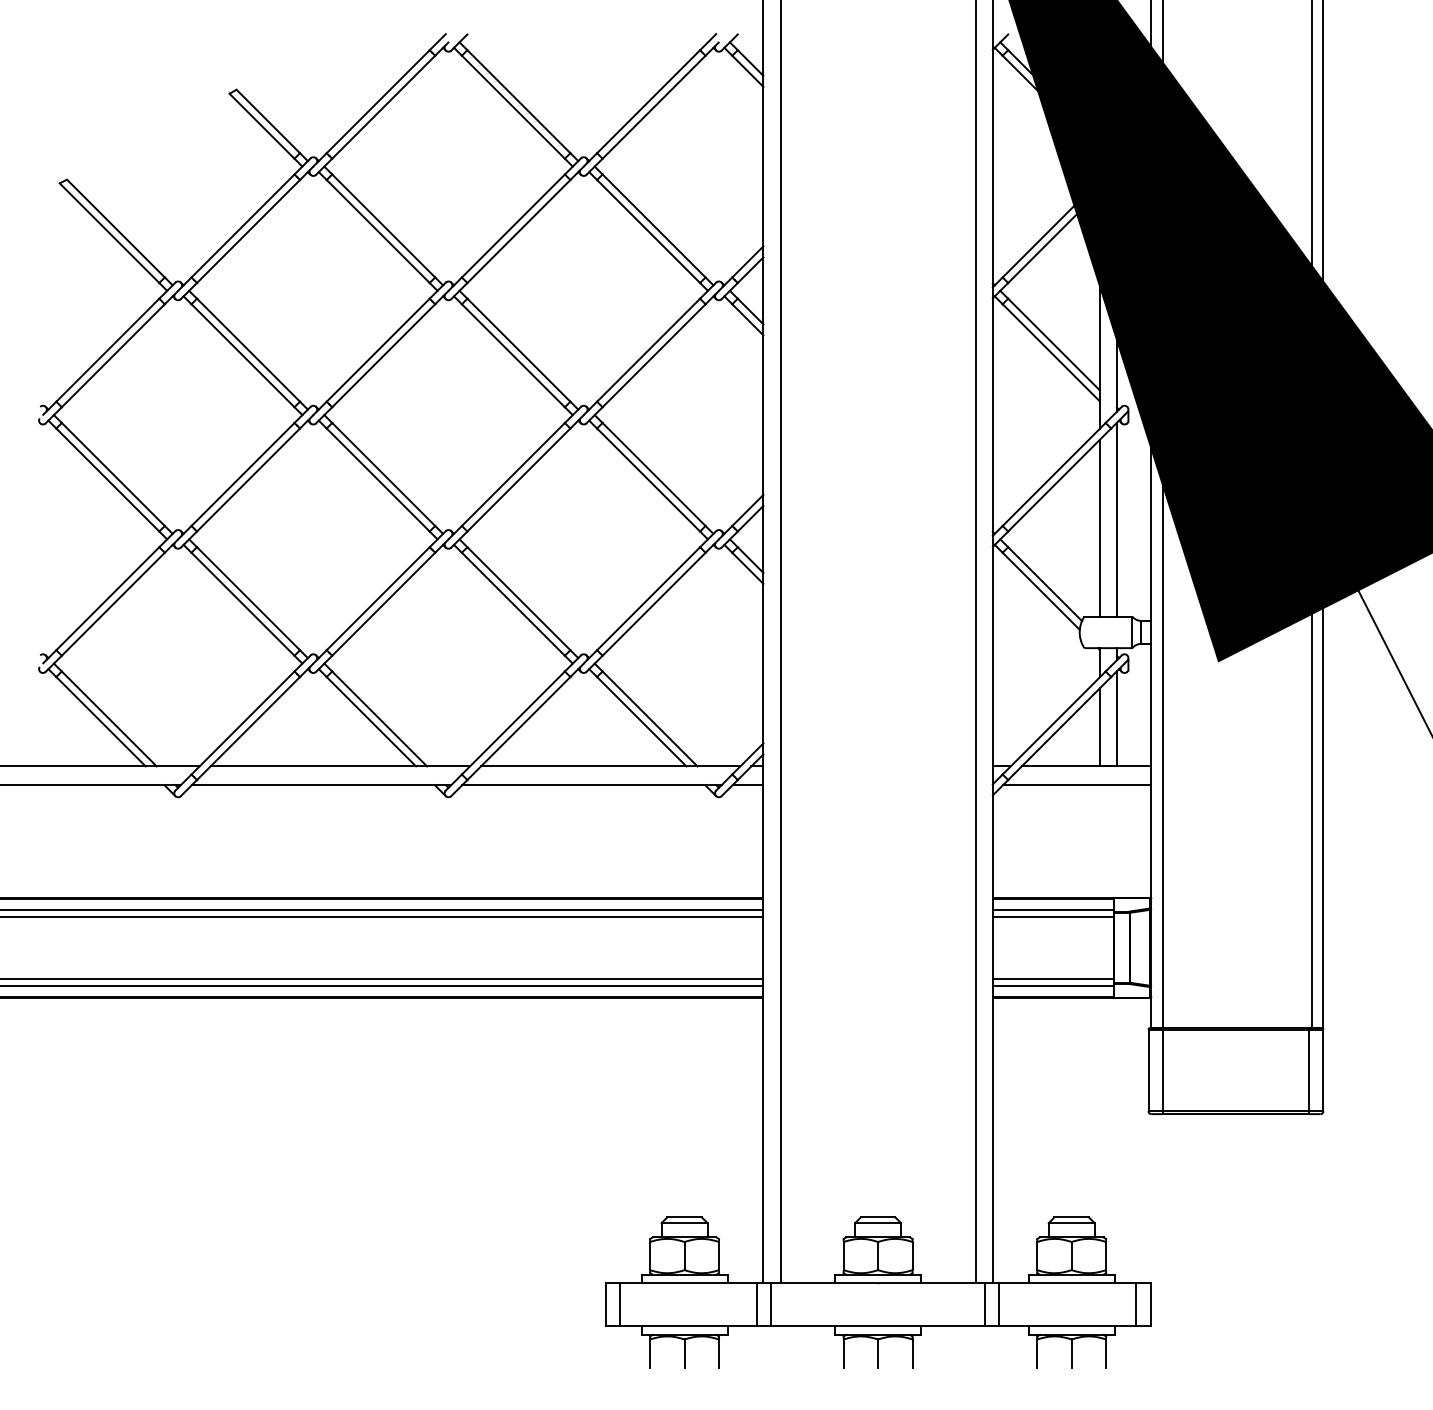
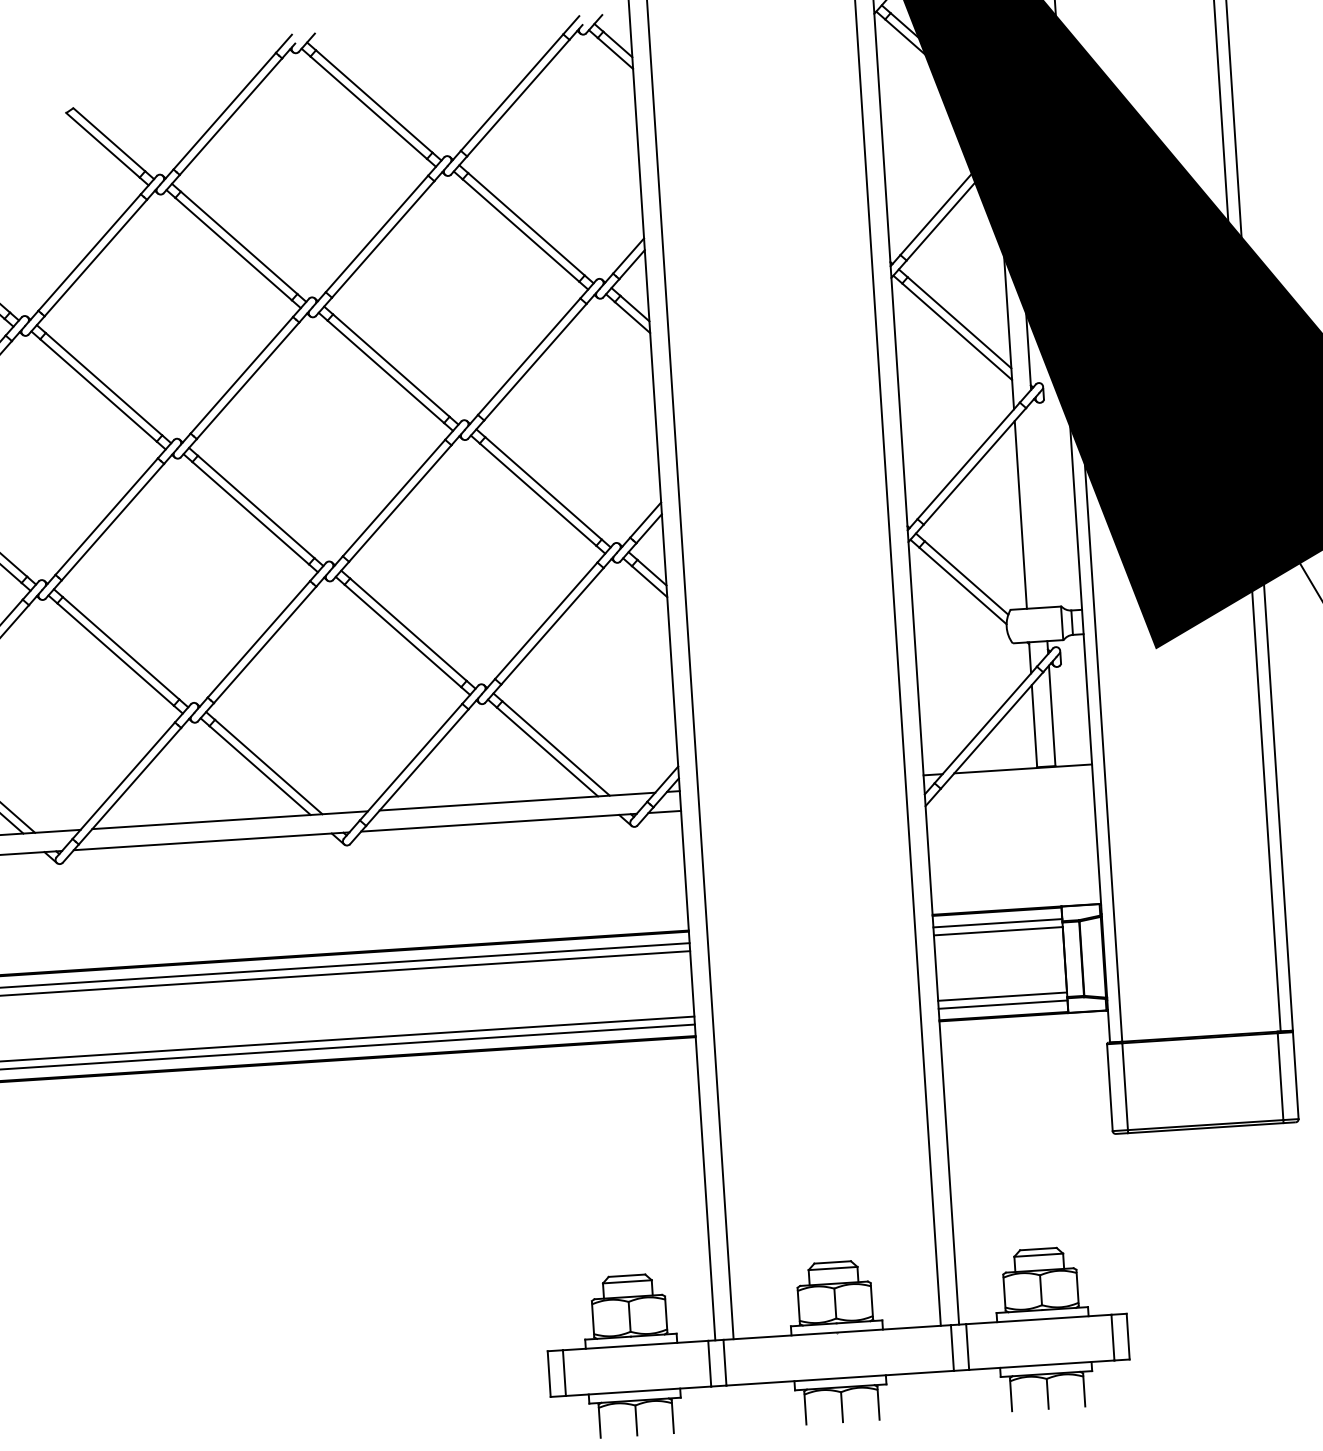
line: (1116, 519) -> (1038, 504), removed
line: (1077, 785) -> (1014, 789), removed

